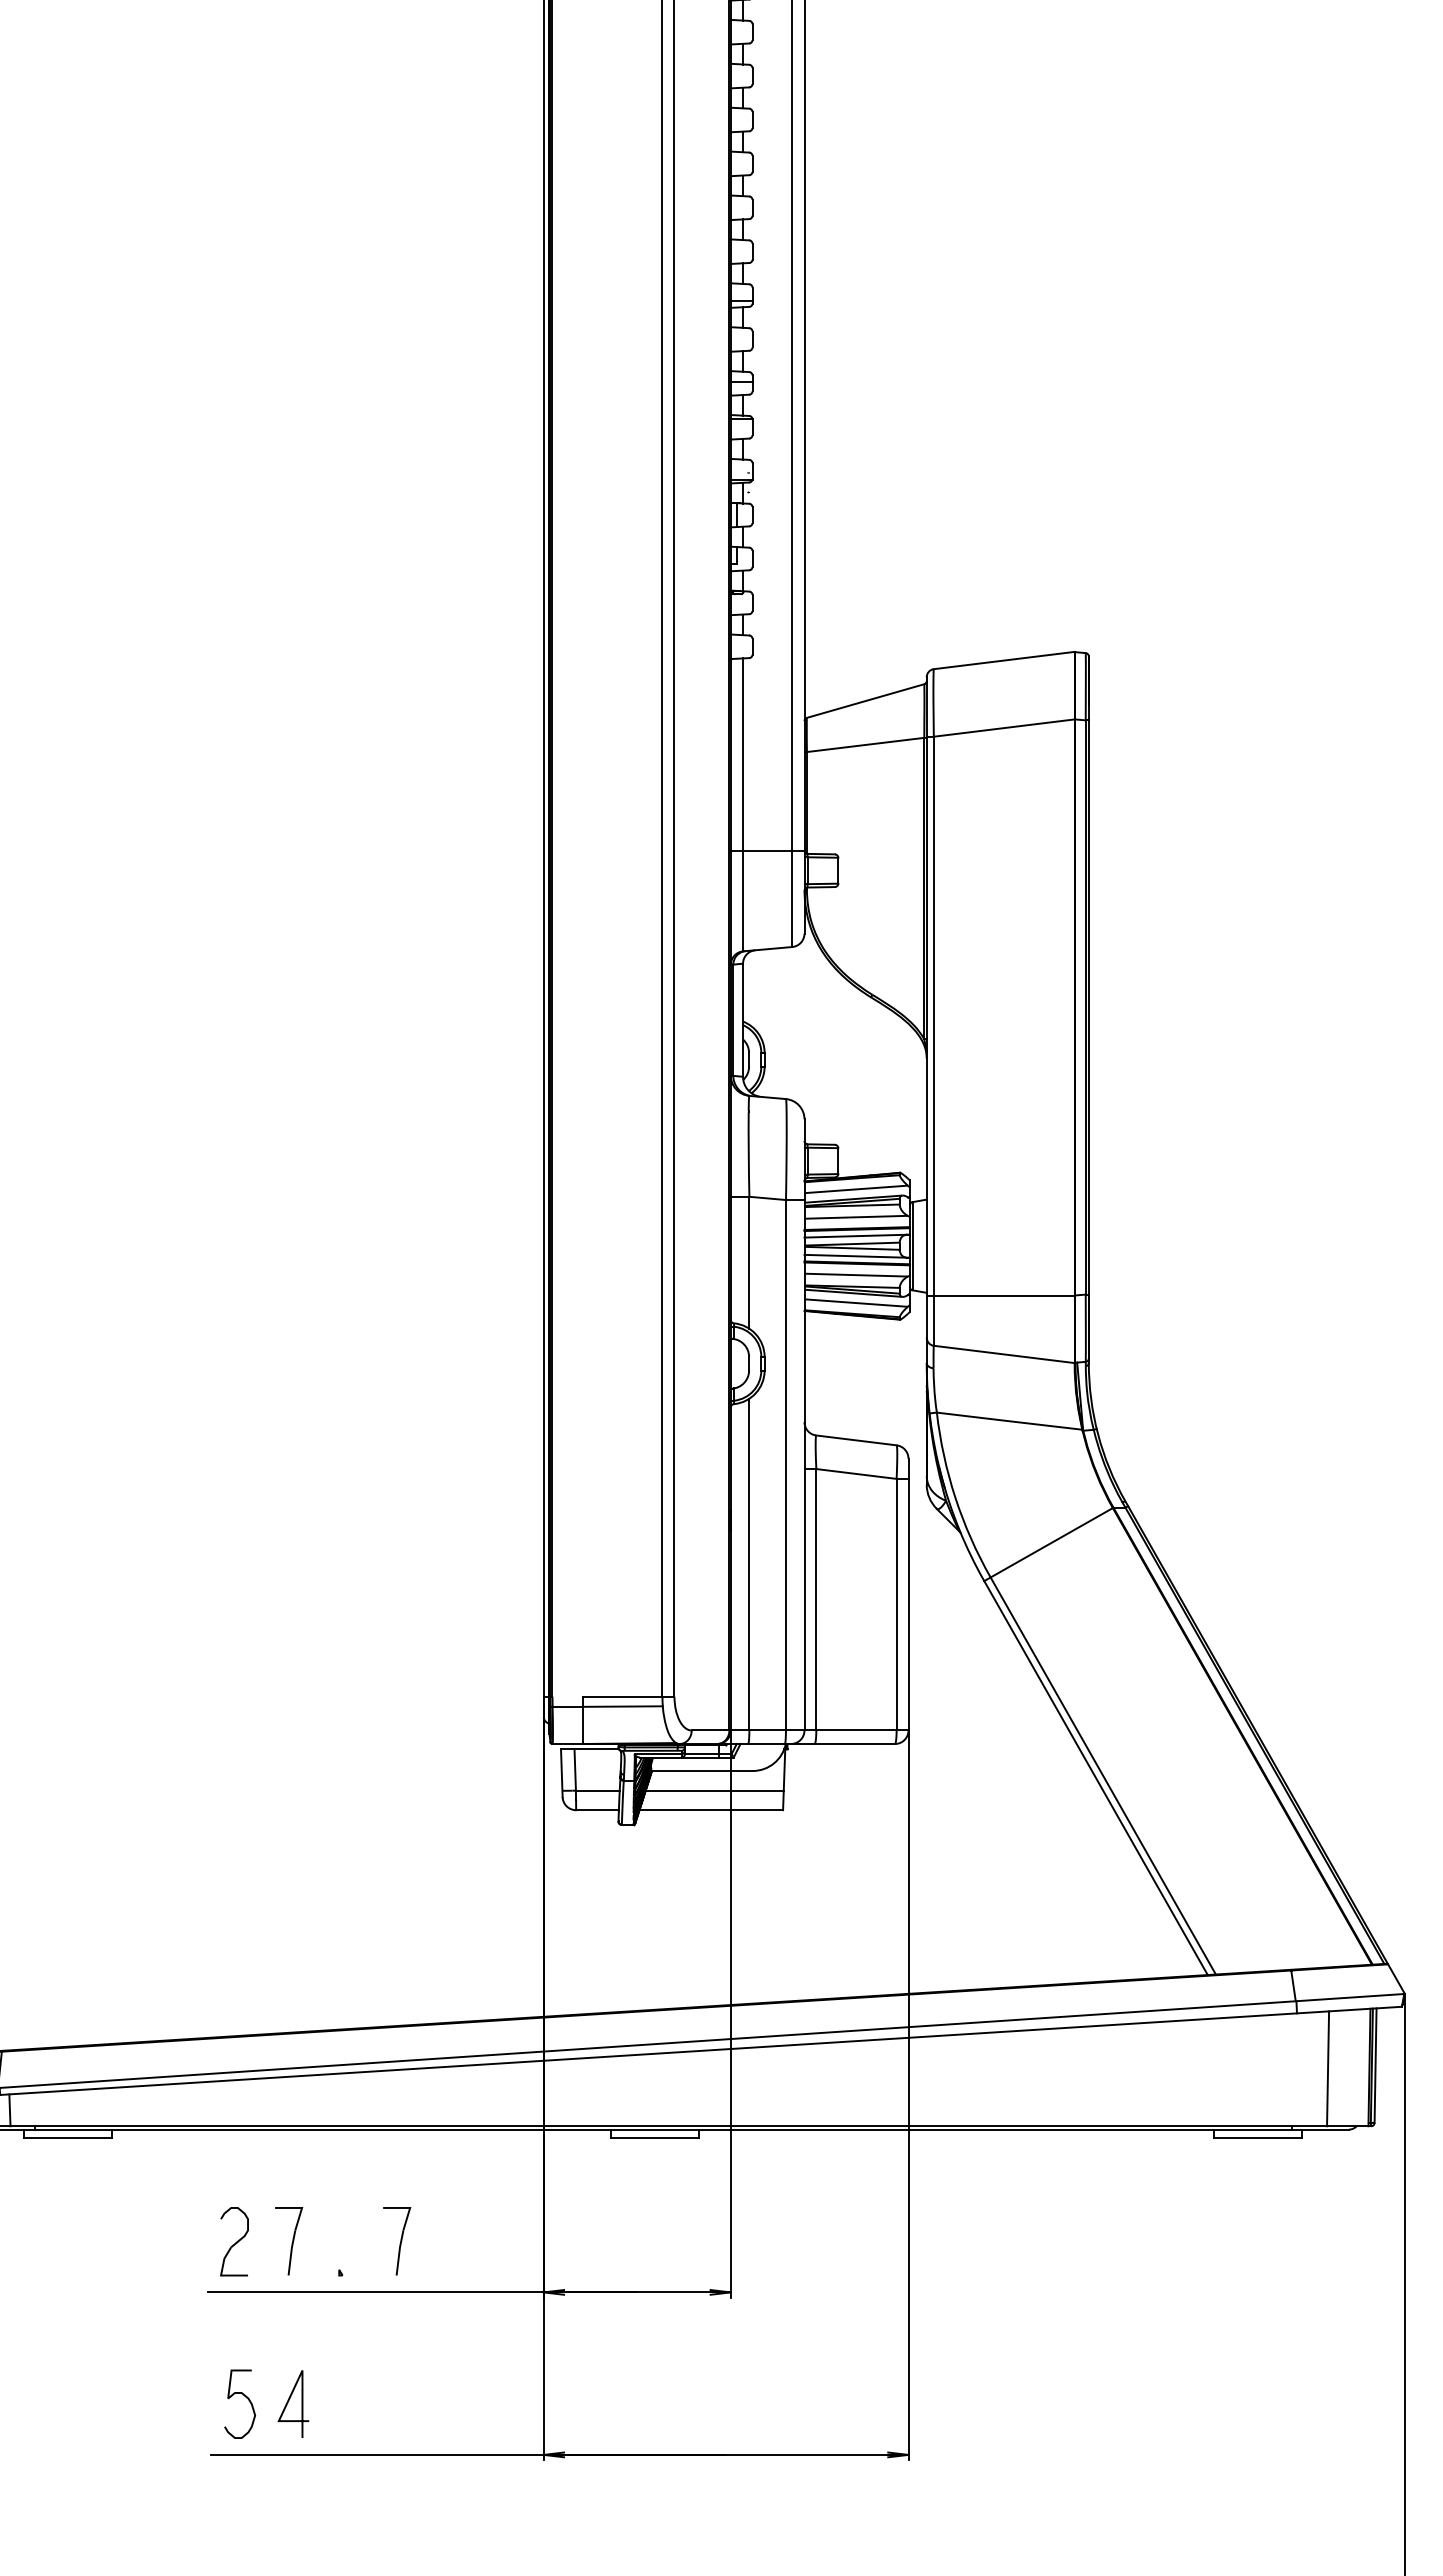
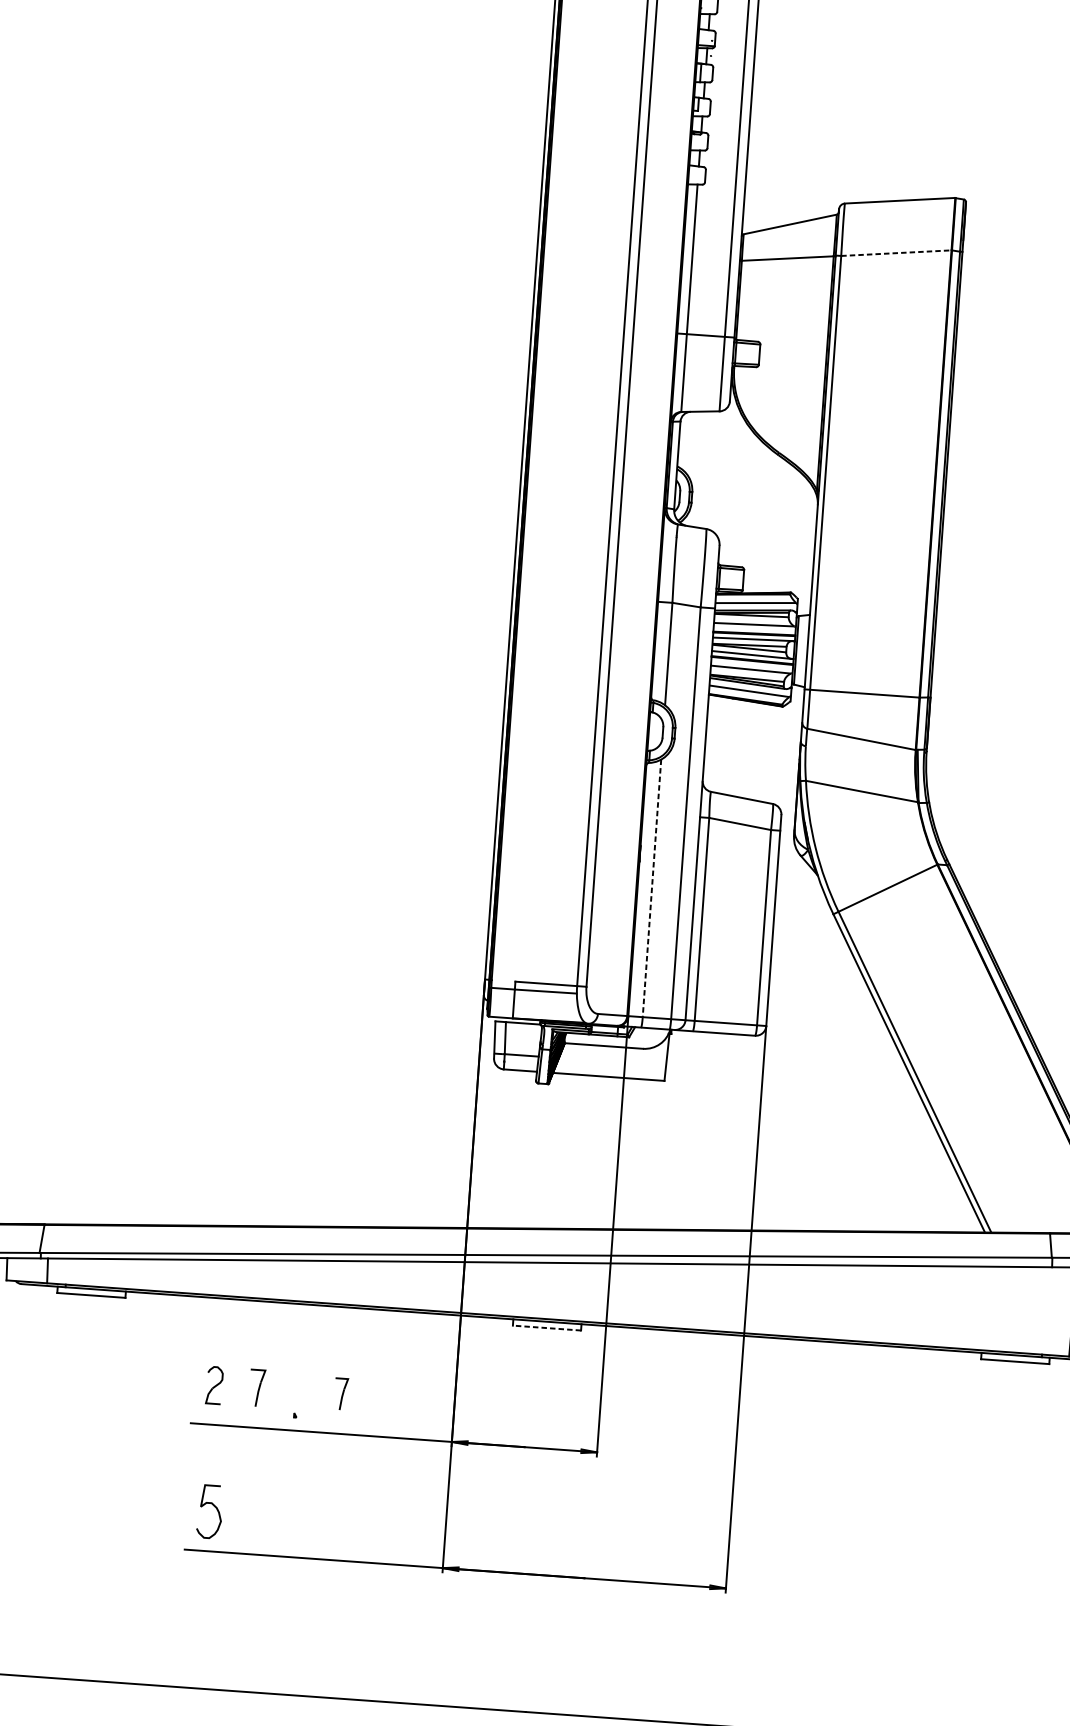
line: (1004, 728) -> (896, 253), solid -> dashed
line: (749, 1564) -> (652, 888), solid -> dashed
line: (714, 1790) -> (612, 1061), removed
line: (655, 2137) -> (547, 1327), solid -> dashed
part: (234, 2241) -> (214, 1385), size x0.7
part: (289, 2241) -> (257, 1388), size x0.7
part: (397, 2241) -> (341, 1394), size x0.6
line: (289, 2400) -> (248, 1511), removed

